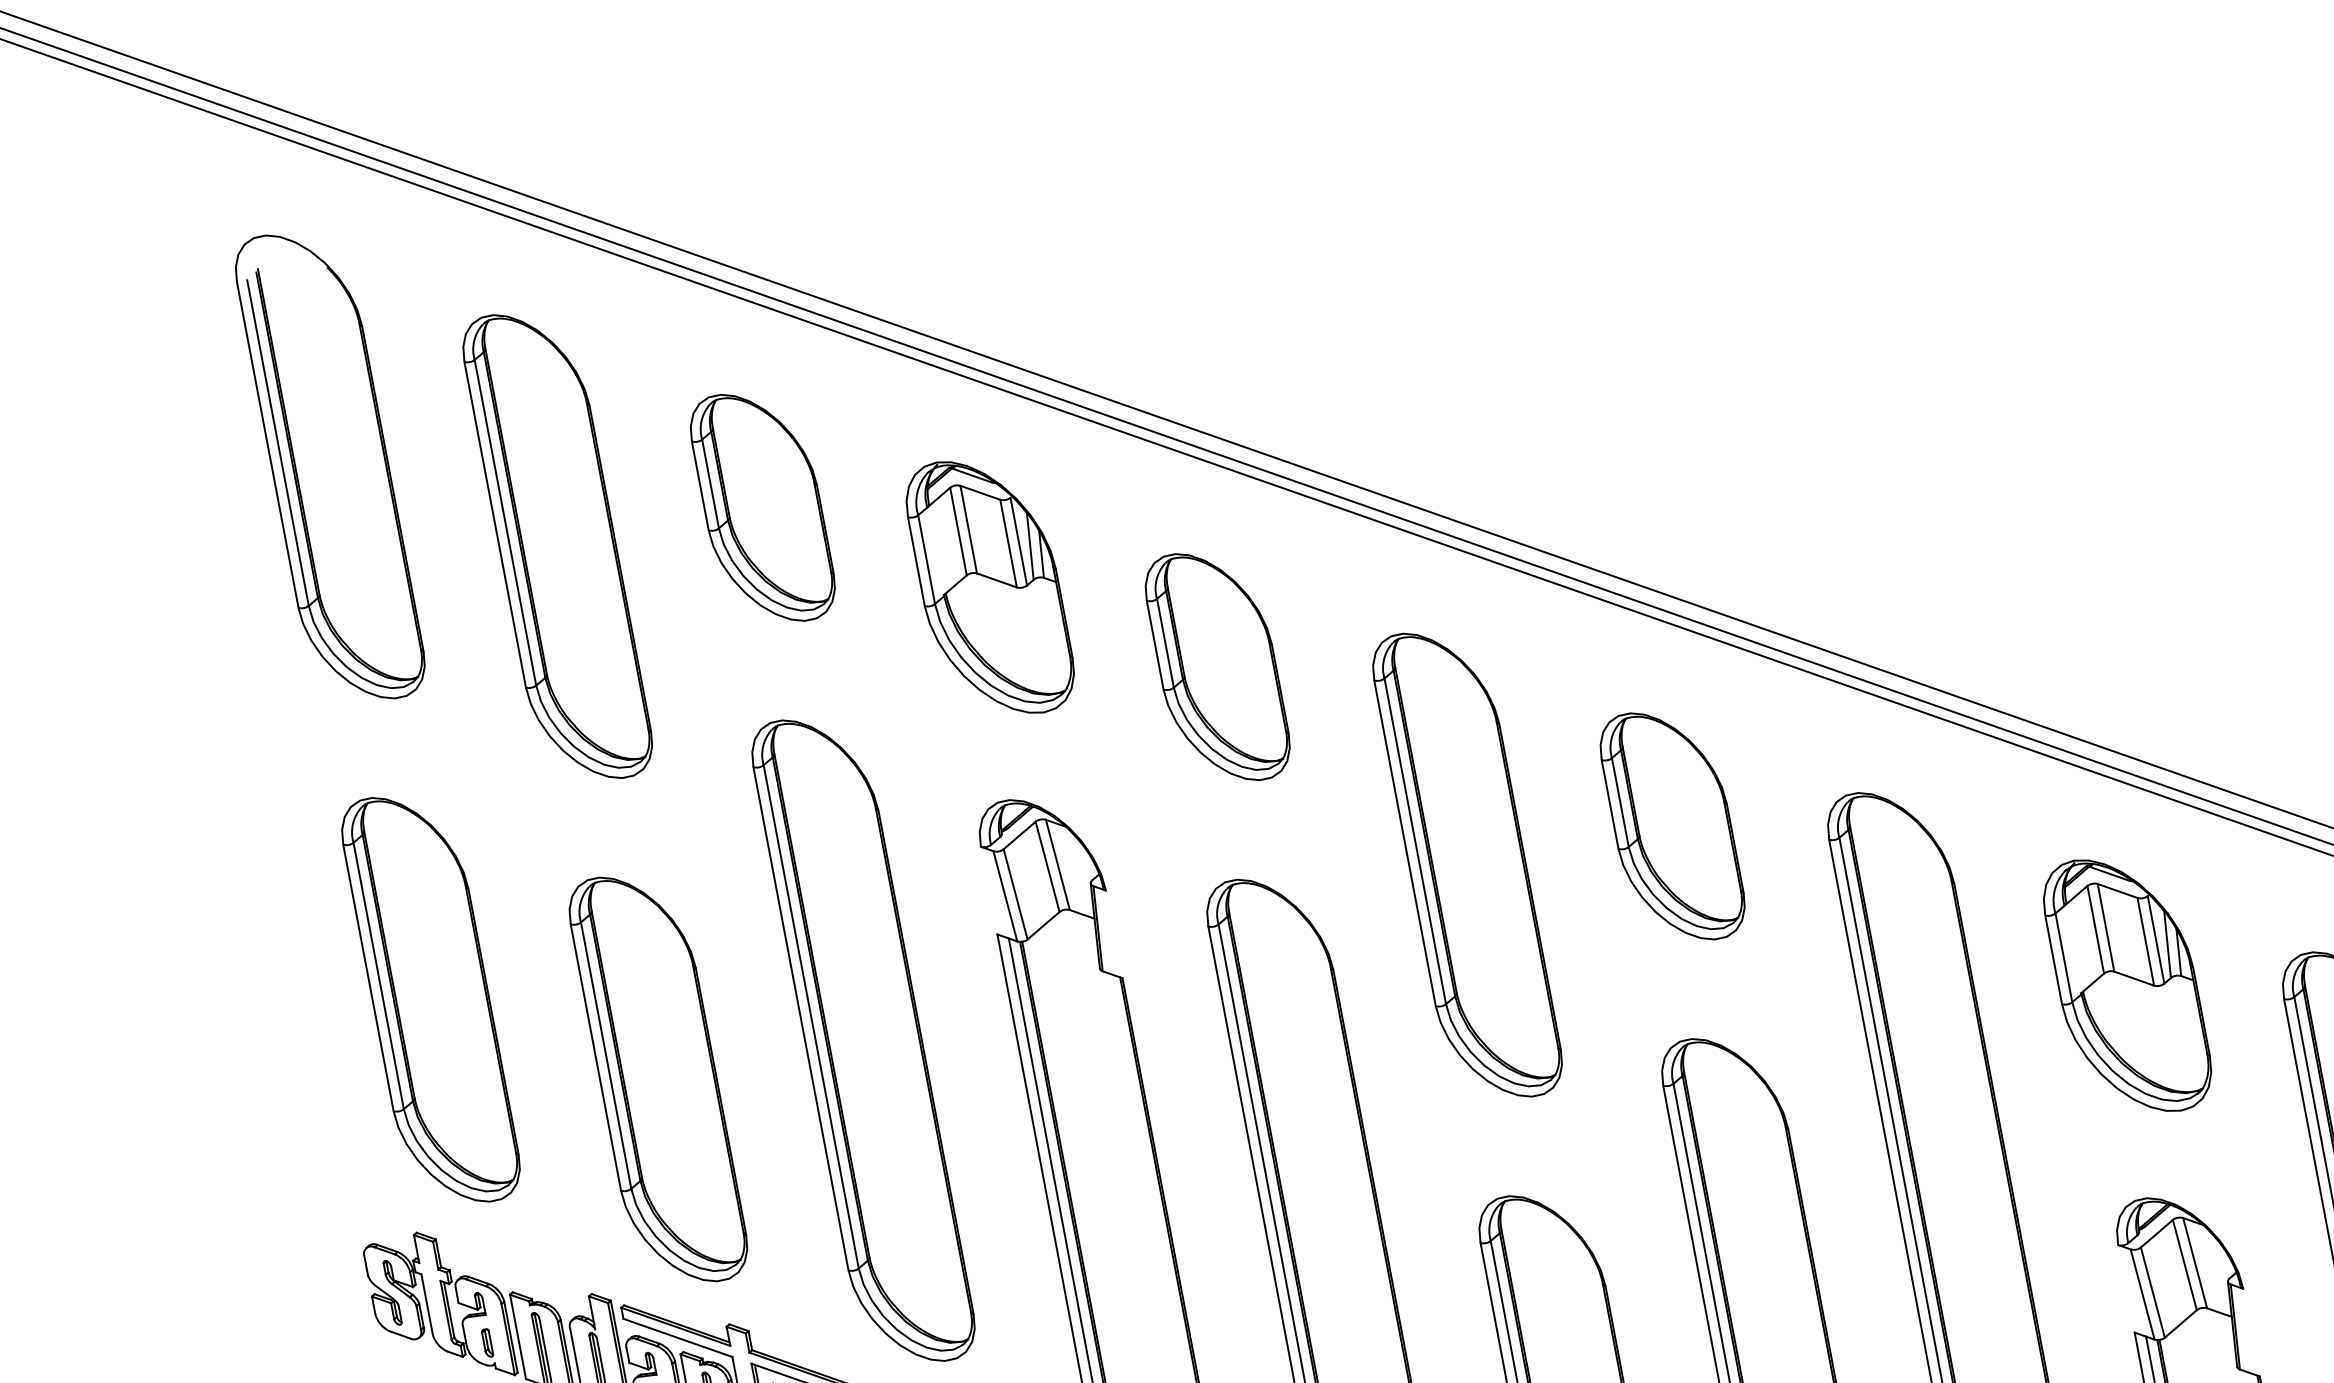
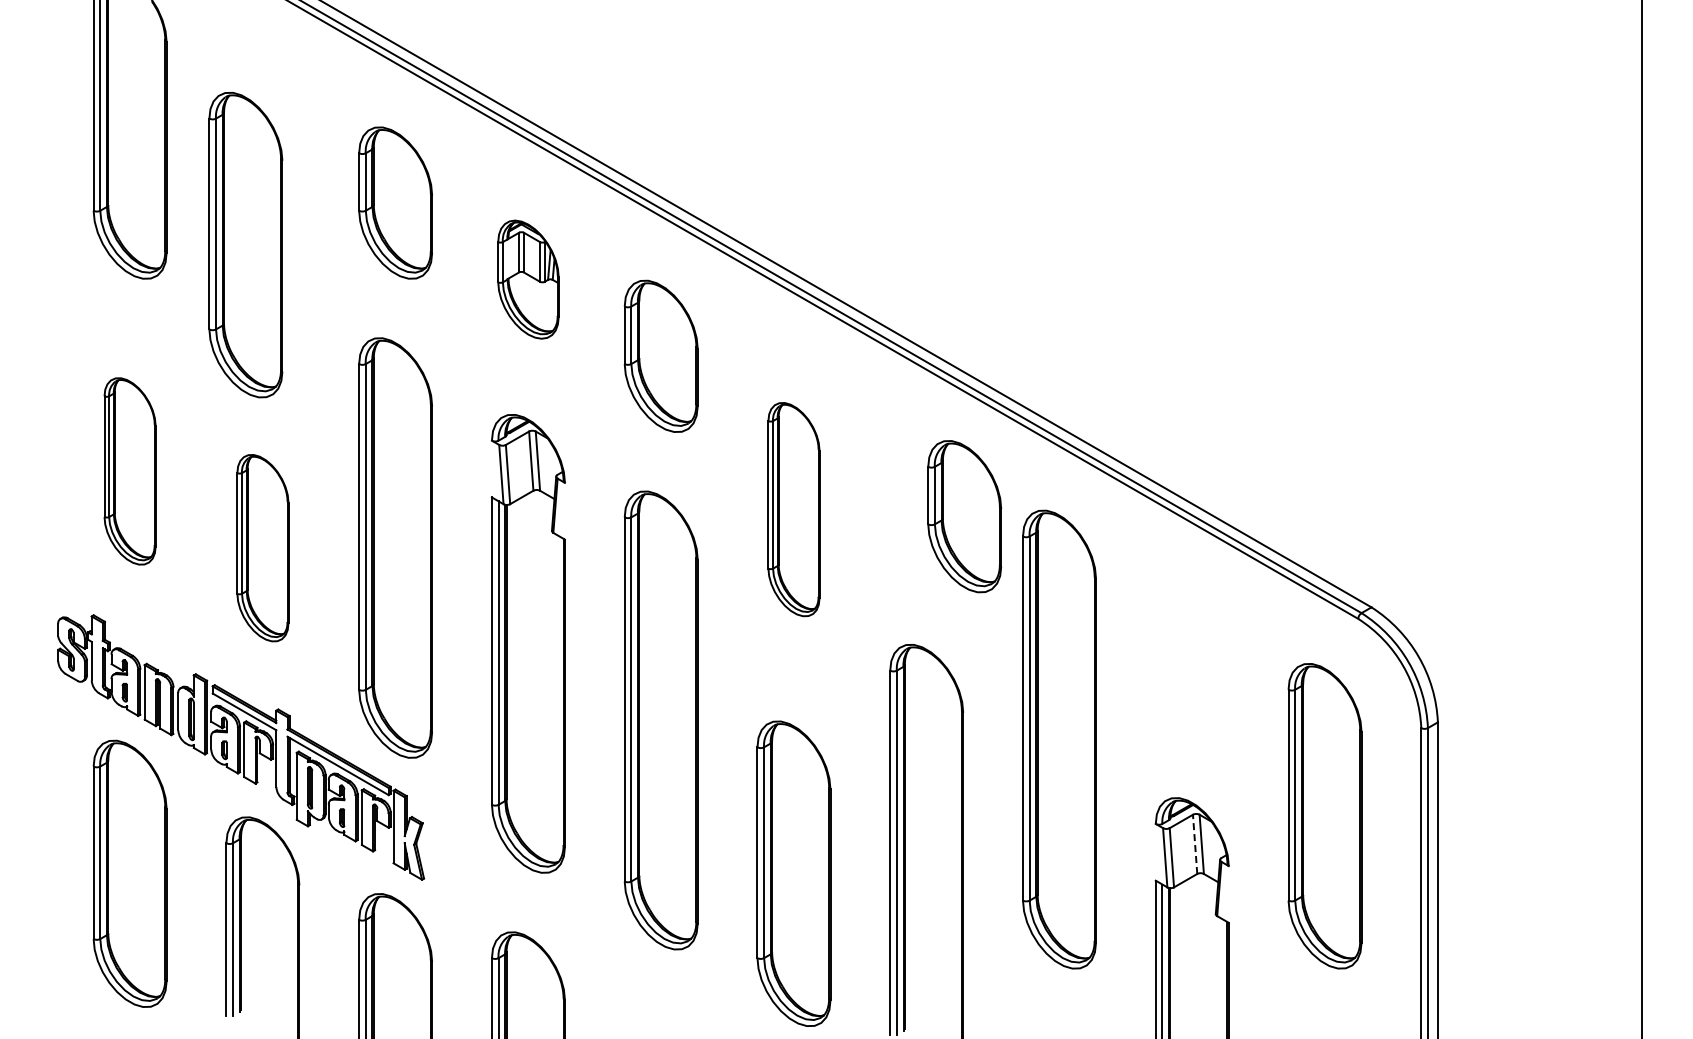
part: (556, 545) -> (245, 244), moved
part: (990, 587) -> (528, 279), size x0.7
part: (1672, 826) -> (964, 516), moved
part: (1466, 865) -> (793, 509), size x0.7
part: (2127, 984) -> (1192, 662), removed
part: (430, 1000) -> (129, 471), size x0.7
part: (657, 1080) -> (262, 548), size x0.7
line: (2185, 1265) -> (1195, 844), solid -> dashed

